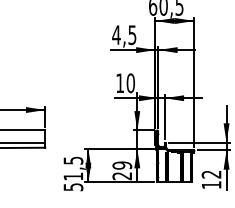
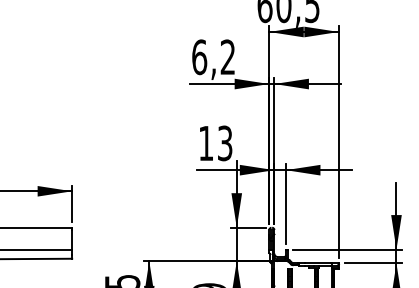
text: (124, 35) -> (213, 57), 4,5 -> 6,2
text: (130, 83) -> (224, 143), 10 -> 13

